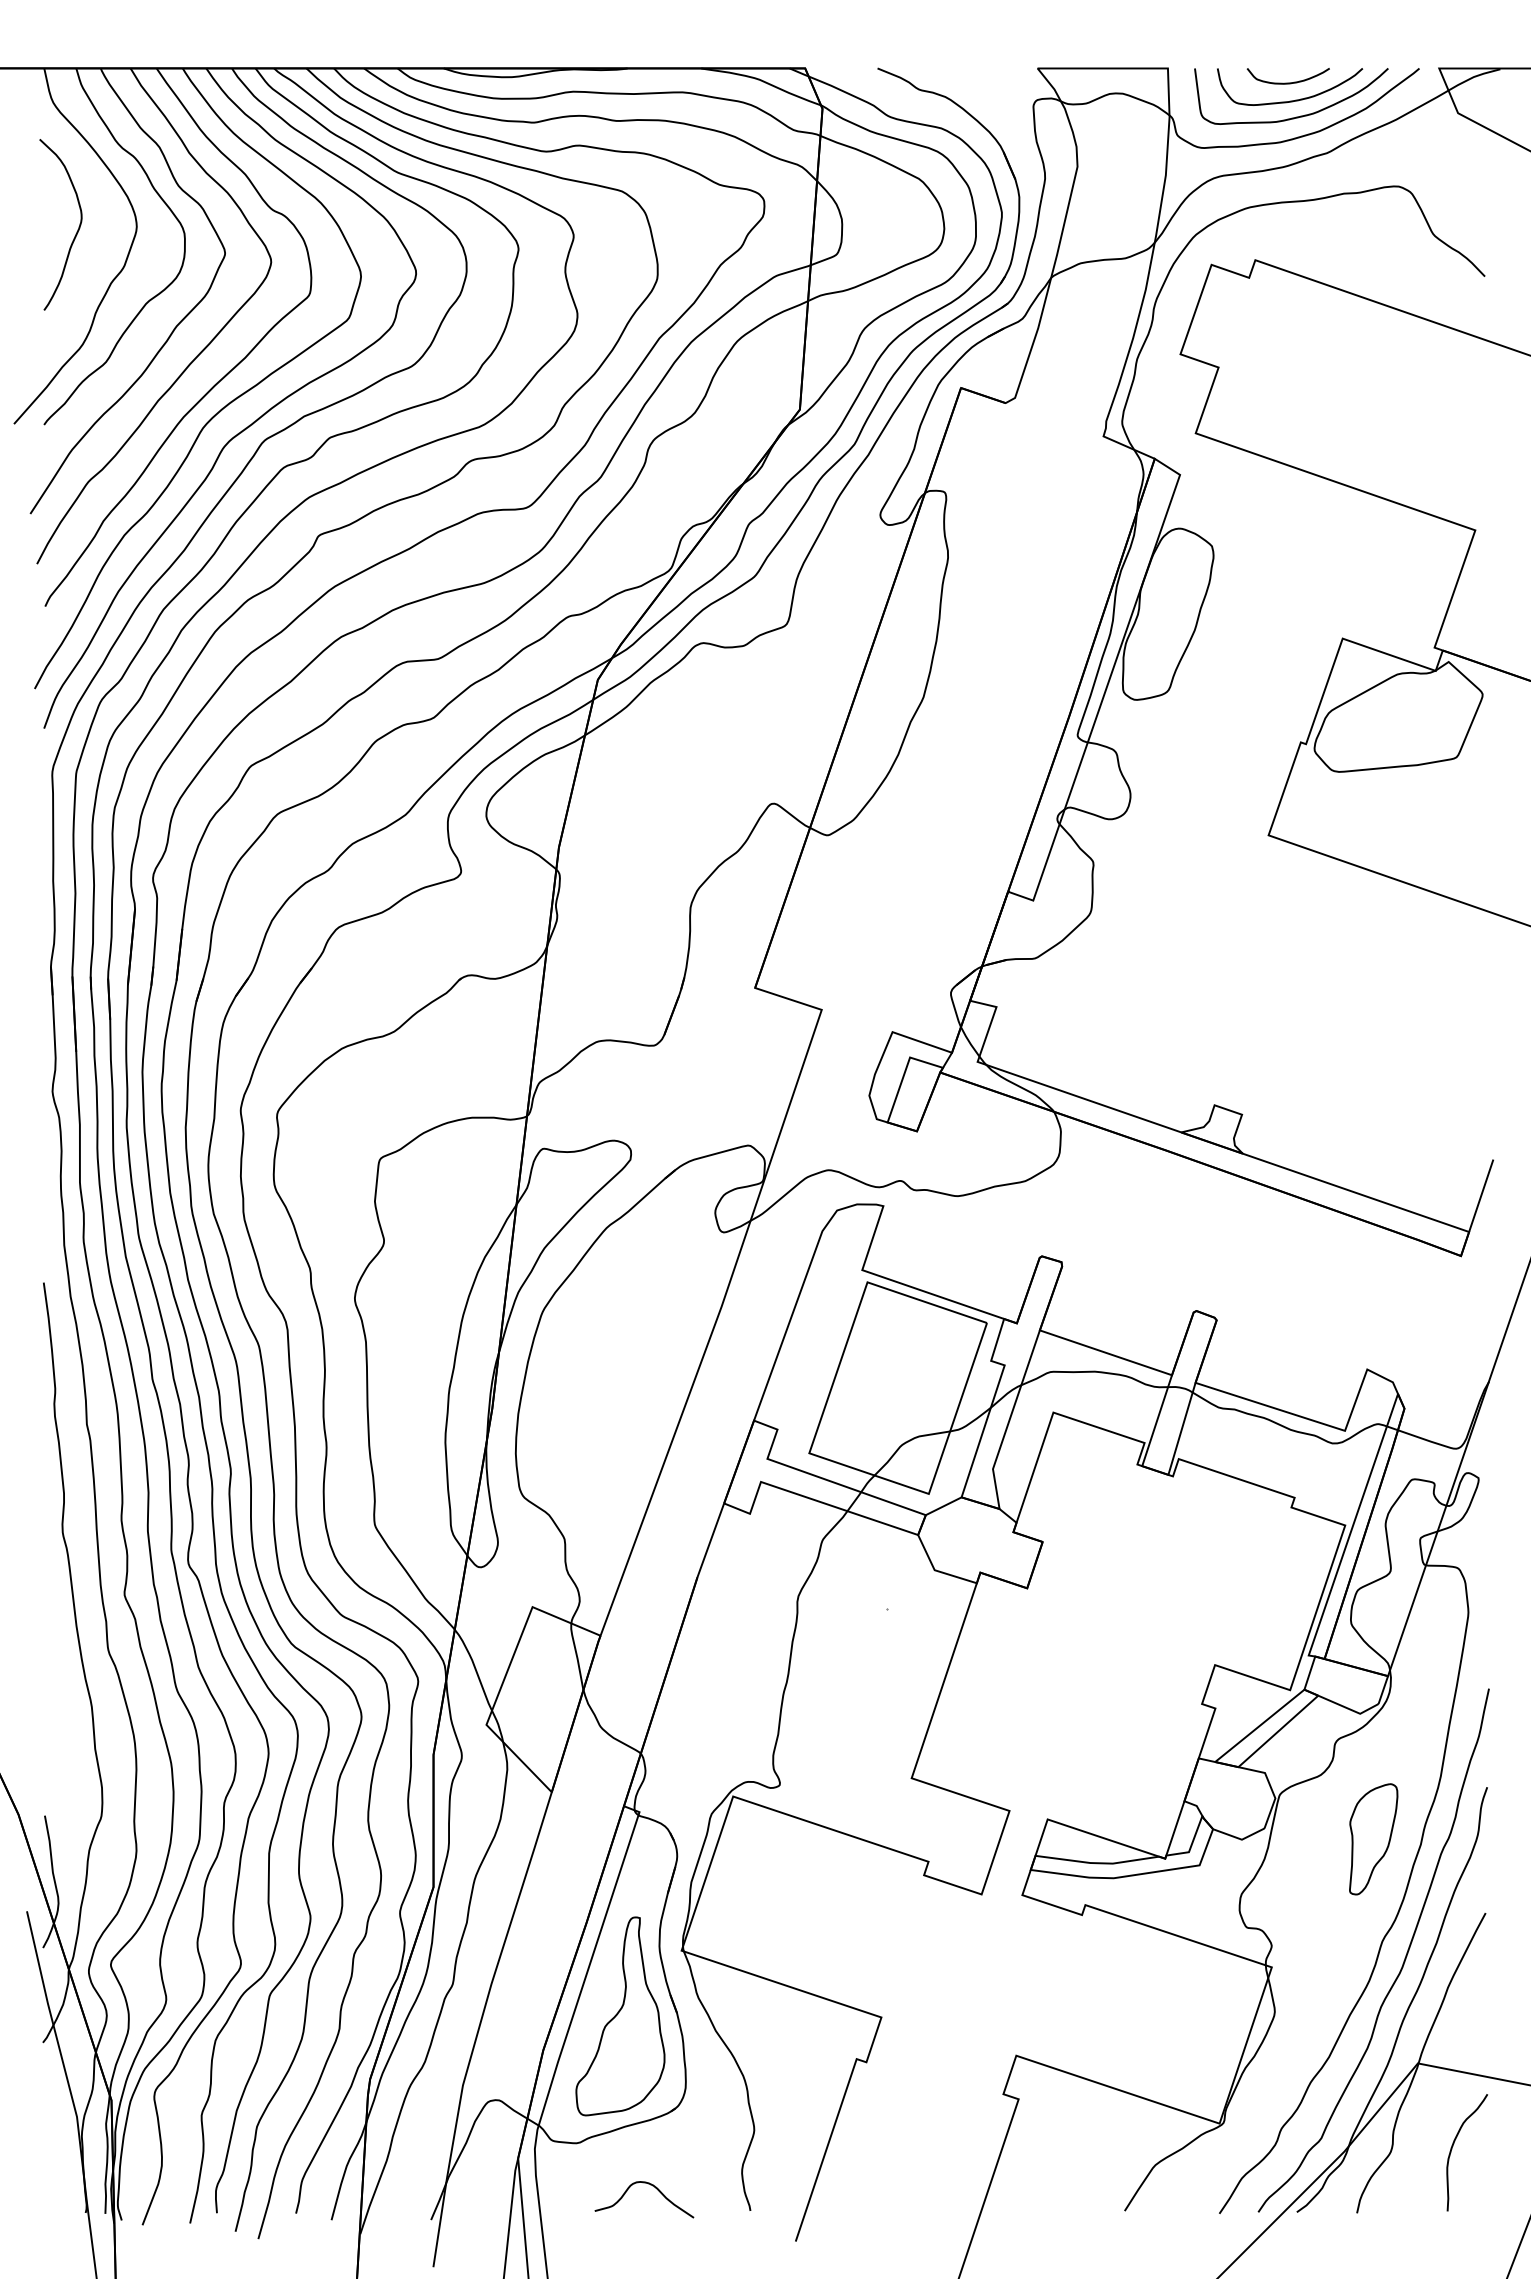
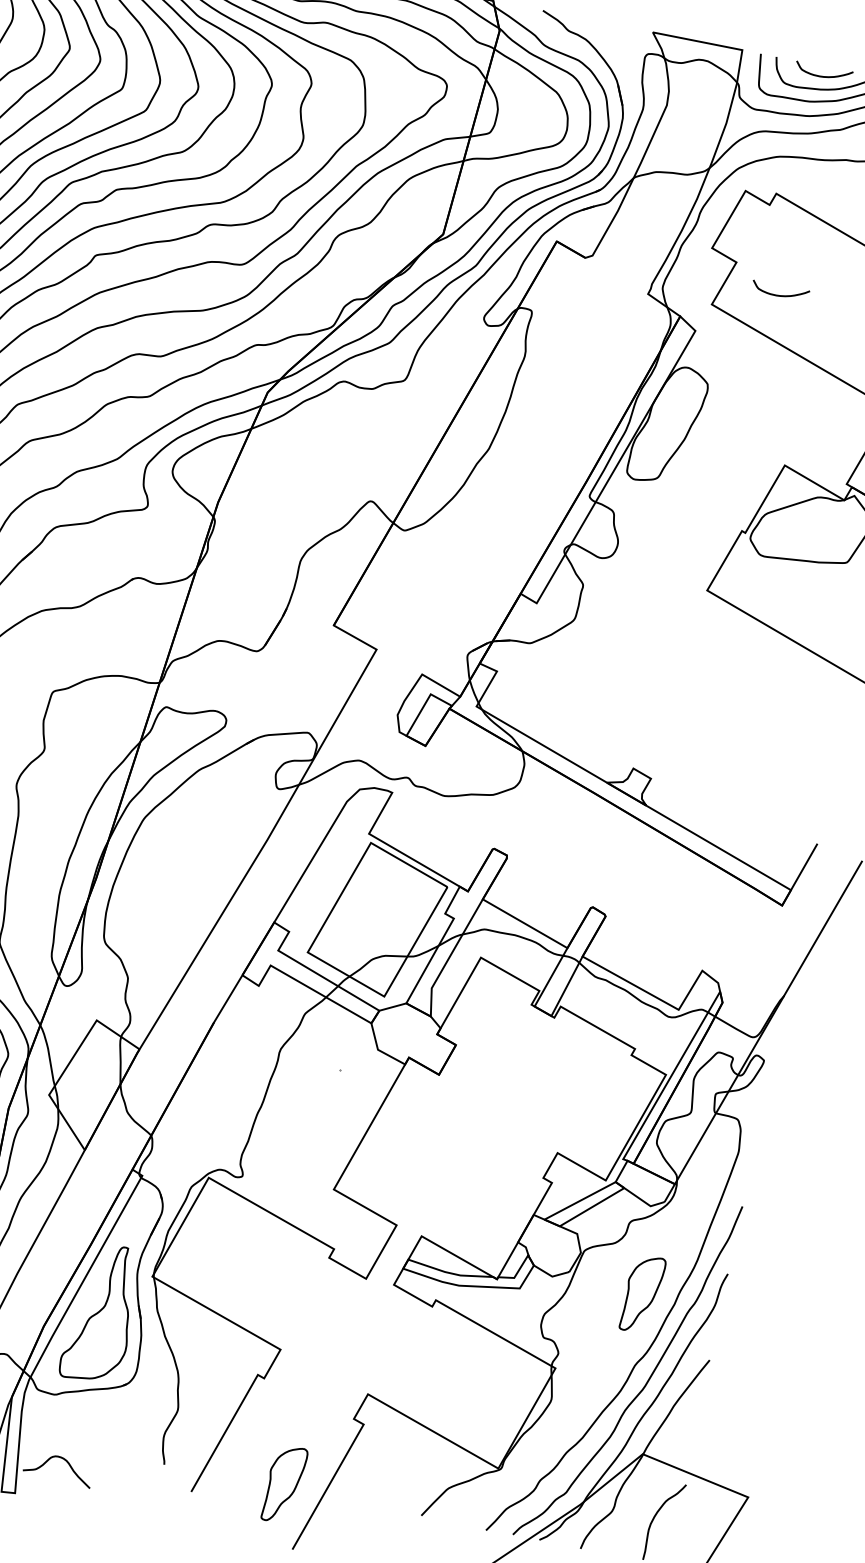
curve: (1287, 401) -> (779, 295), added
curve: (650, 2185) -> (64, 1460), moved
part: (924, 2205) -> (284, 1484), added

